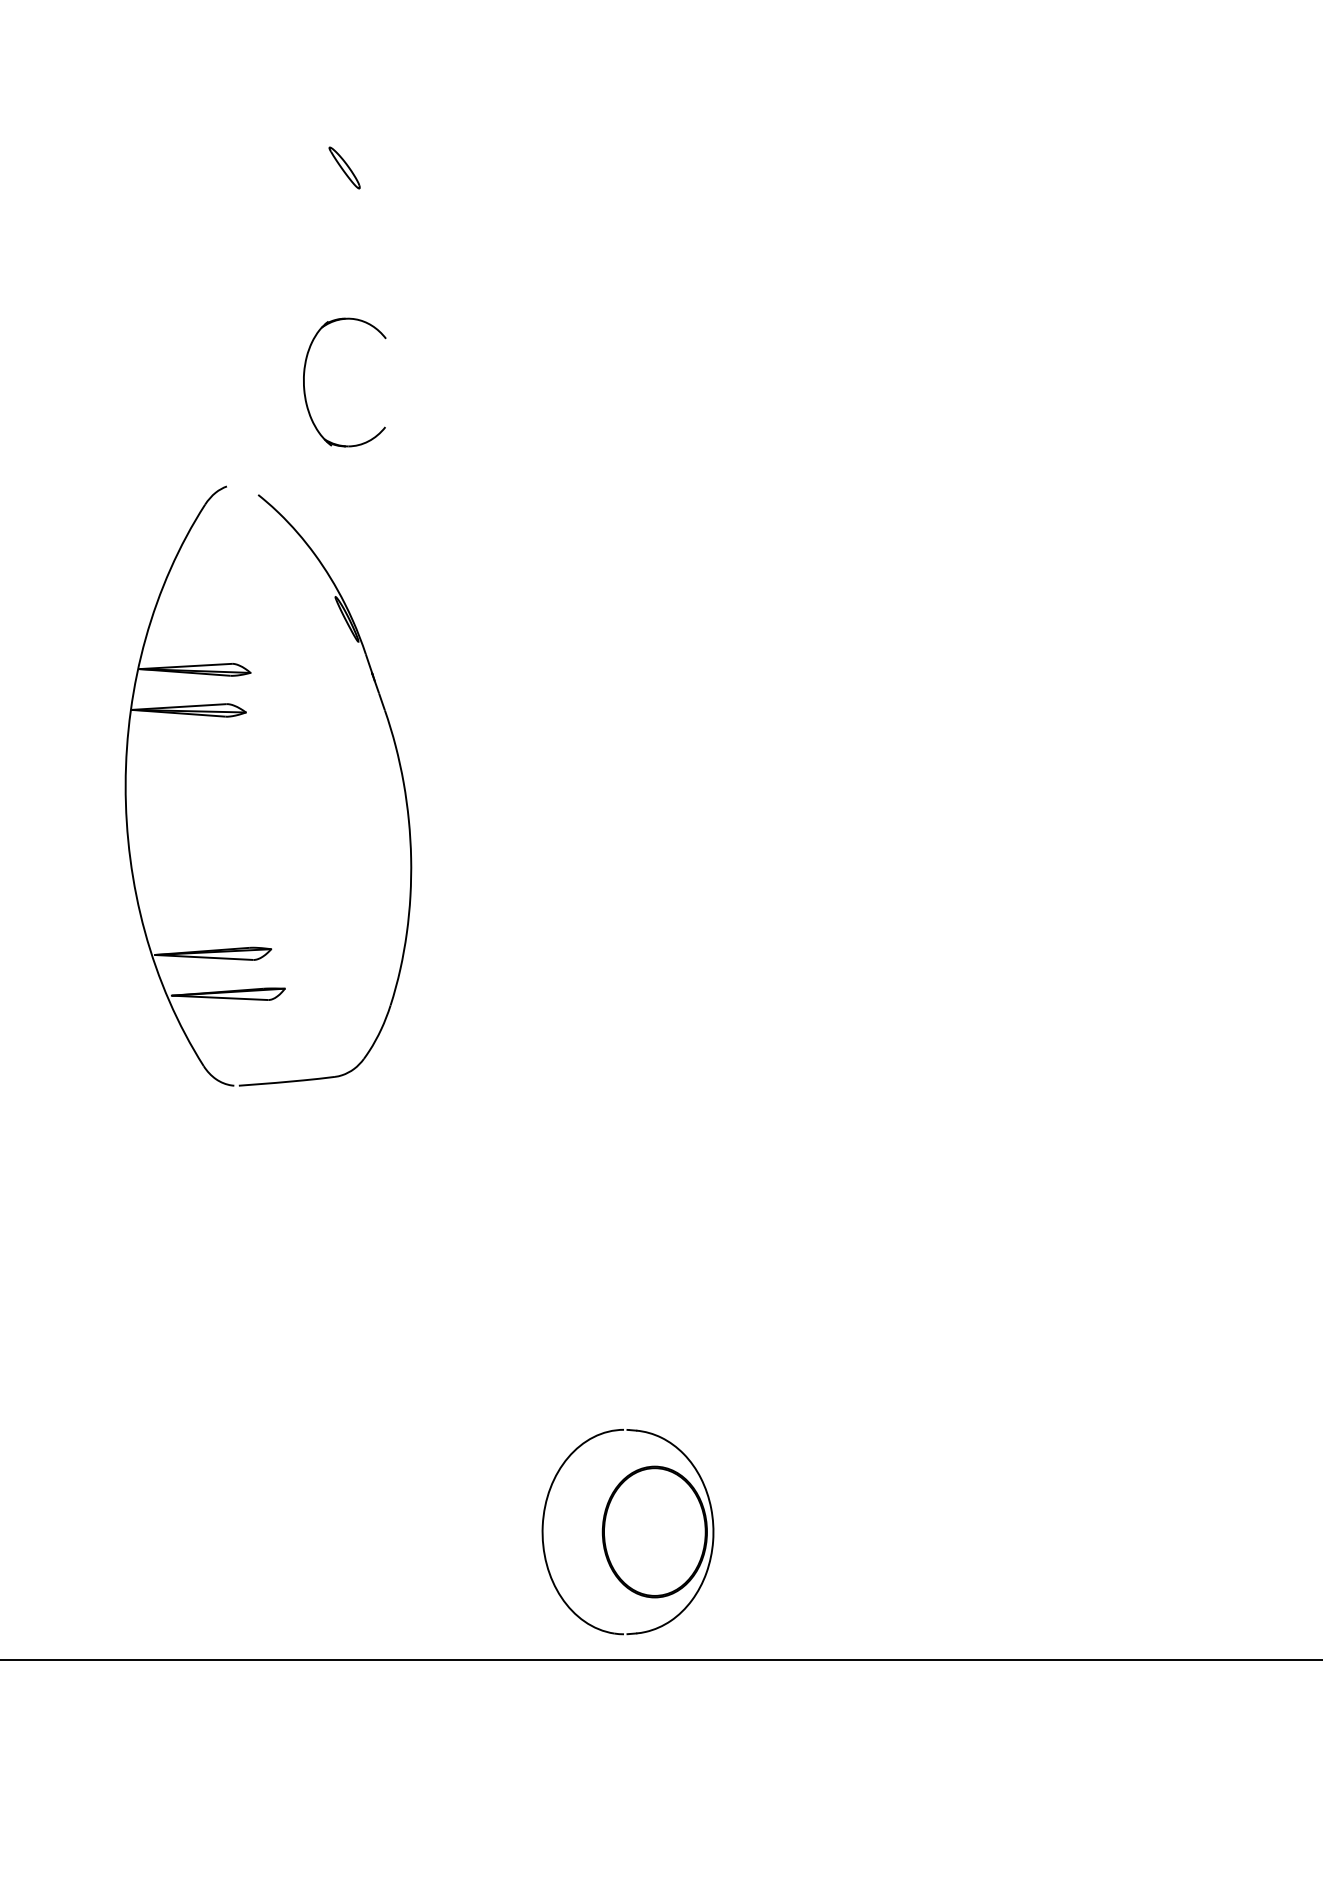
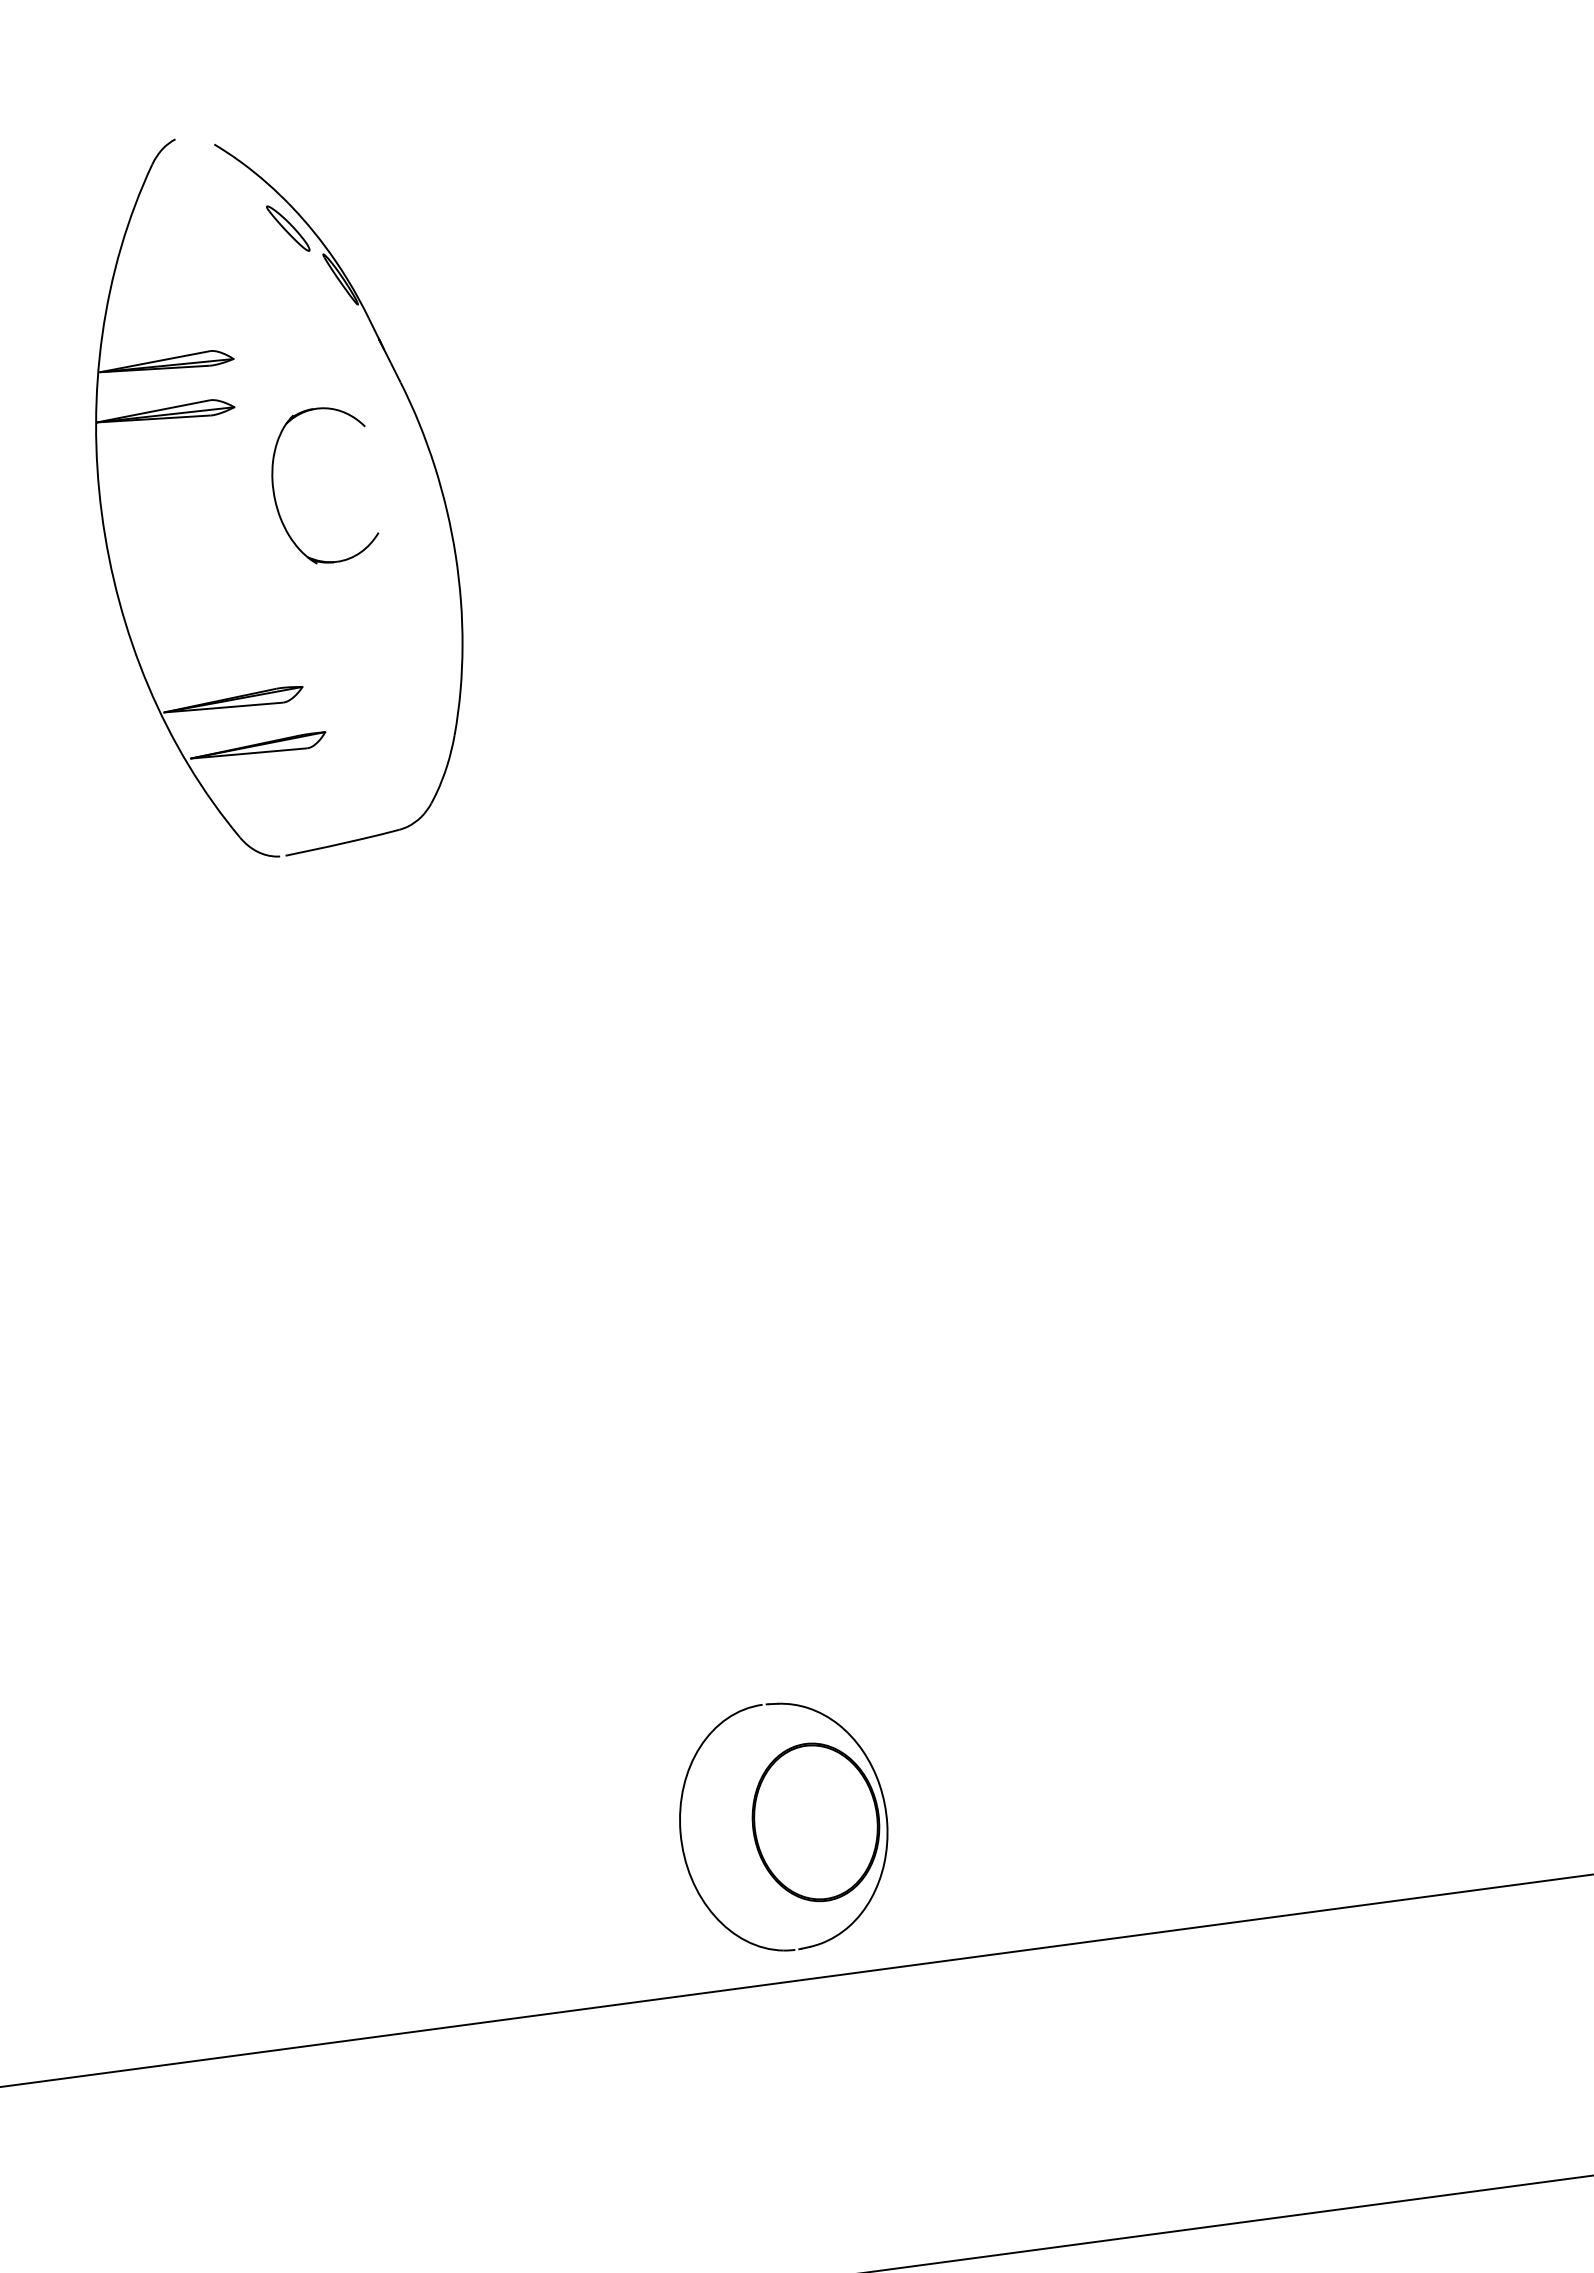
part: (243, 714) -> (231, 410), moved
part: (627, 1531) -> (783, 1826), moved

